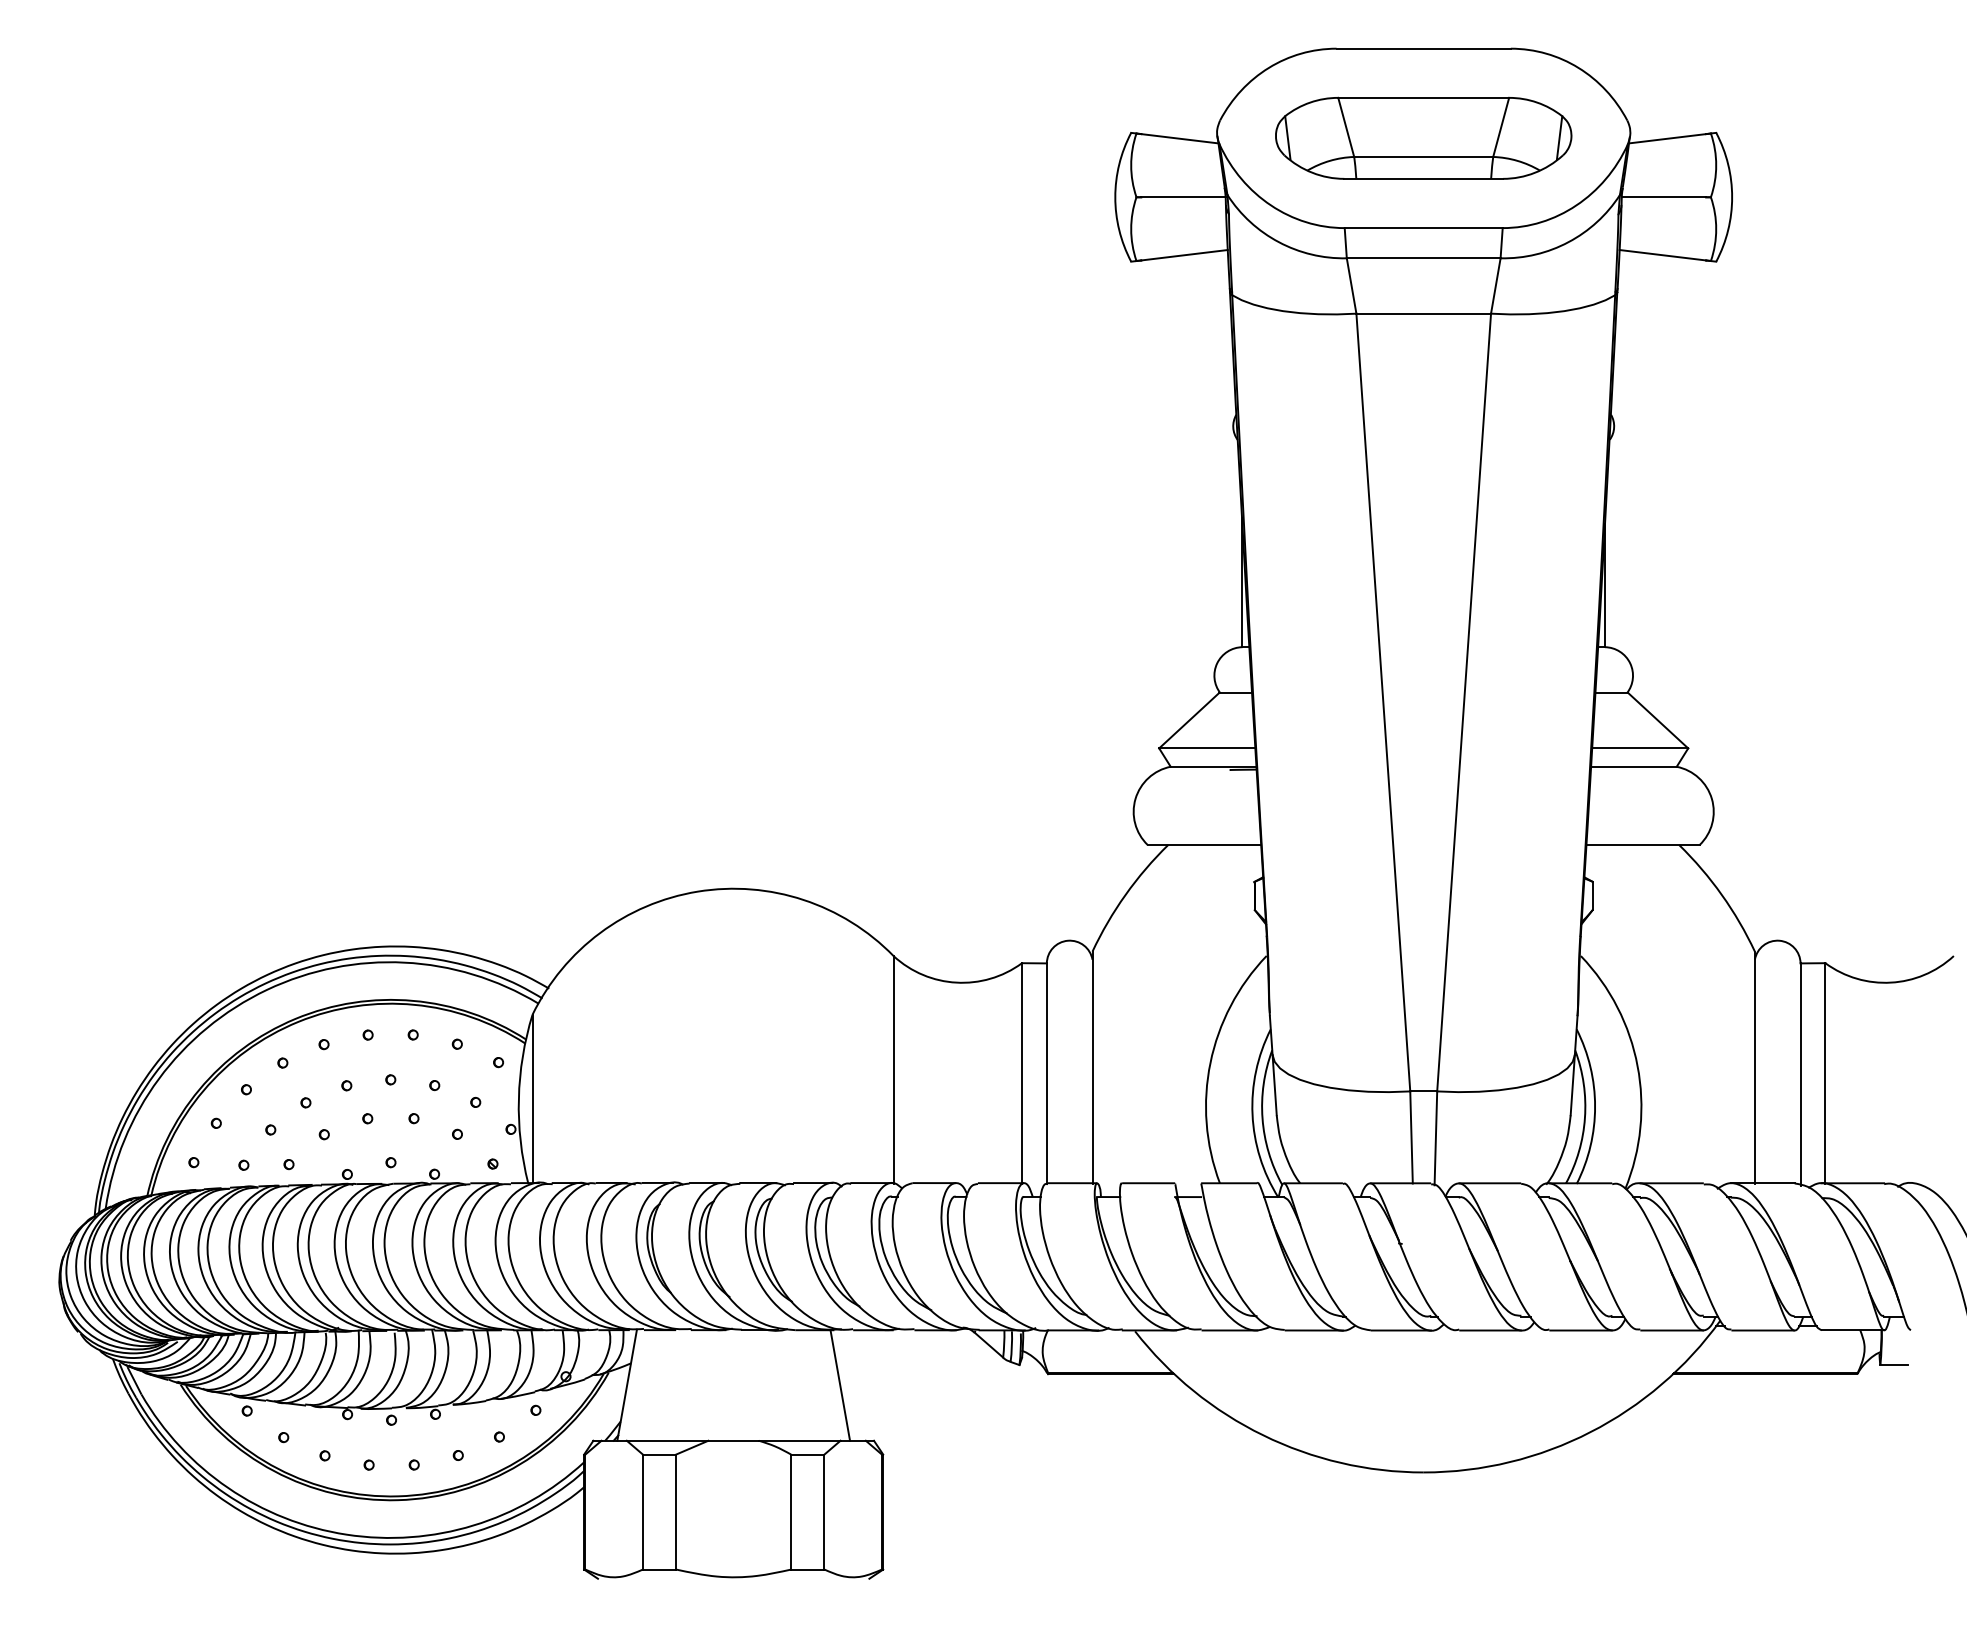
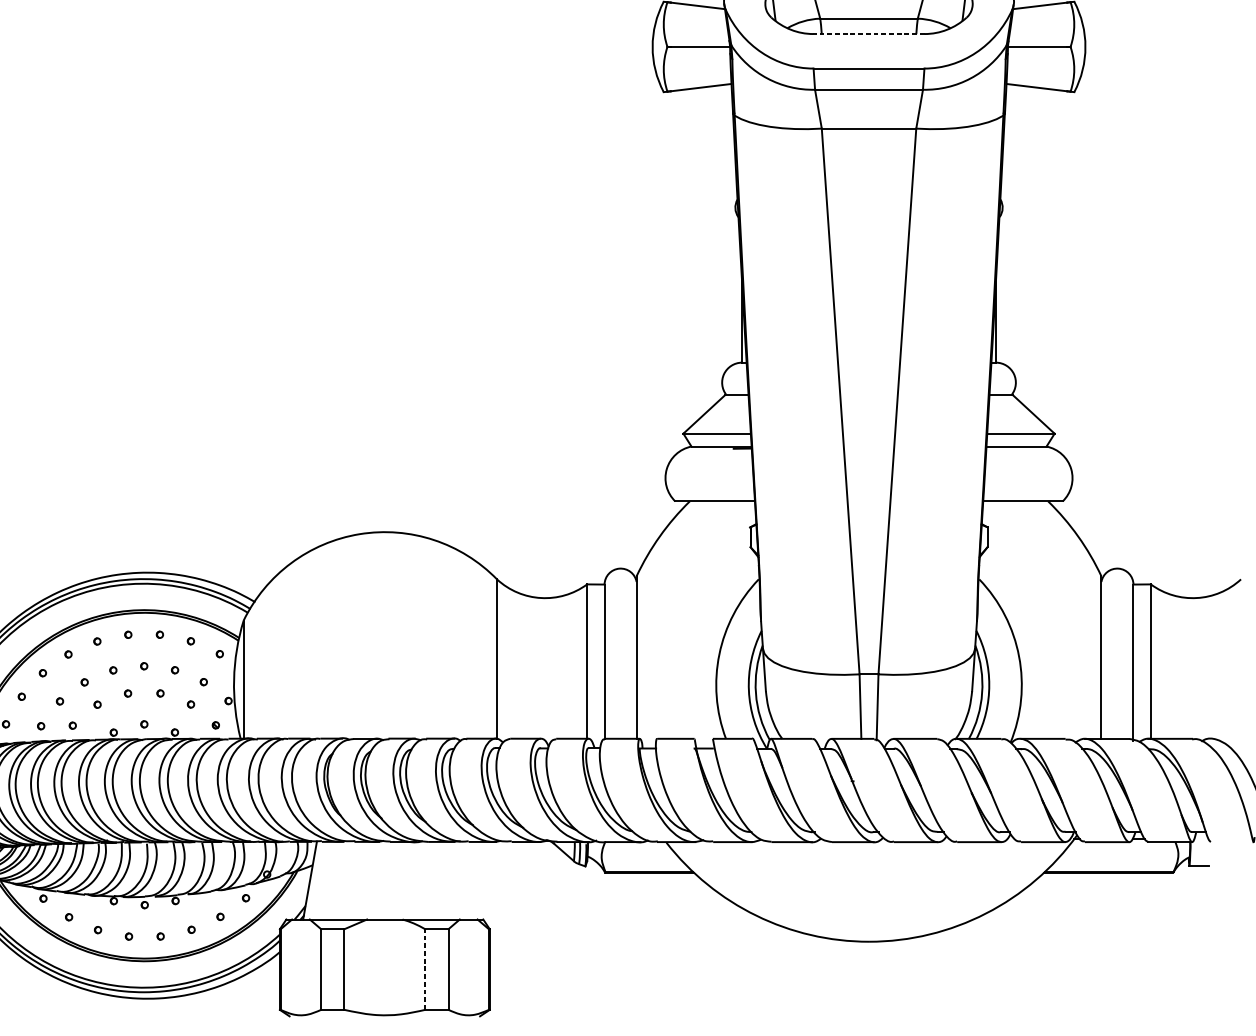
line: (1423, 178) -> (868, 33), solid -> dashed
line: (840, 1385) -> (459, 880), removed
line: (791, 1512) -> (425, 969), solid -> dashed

